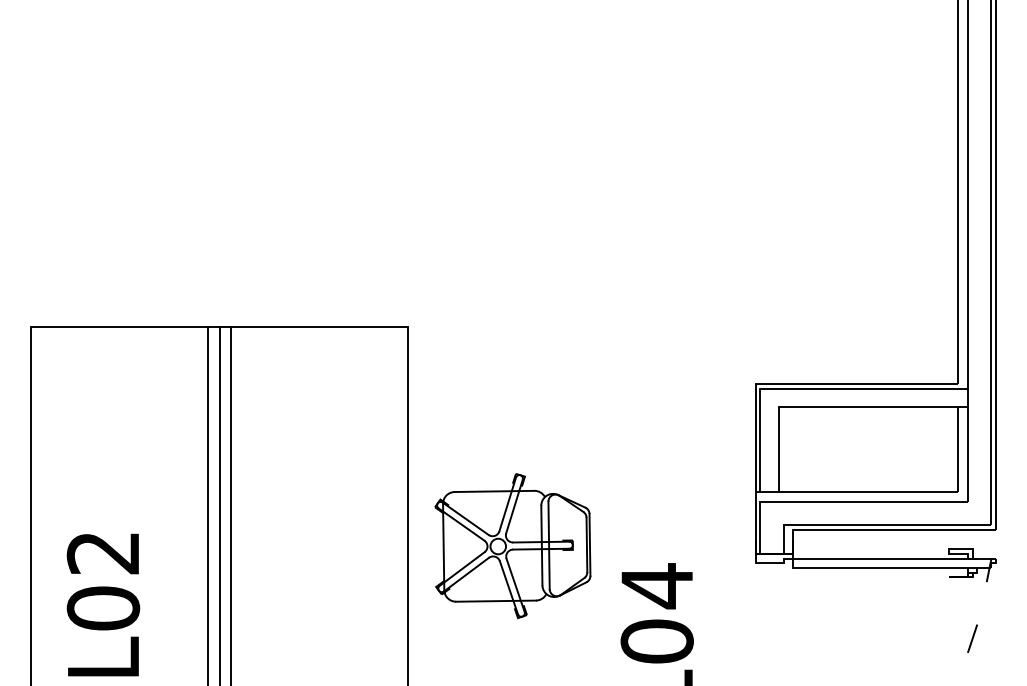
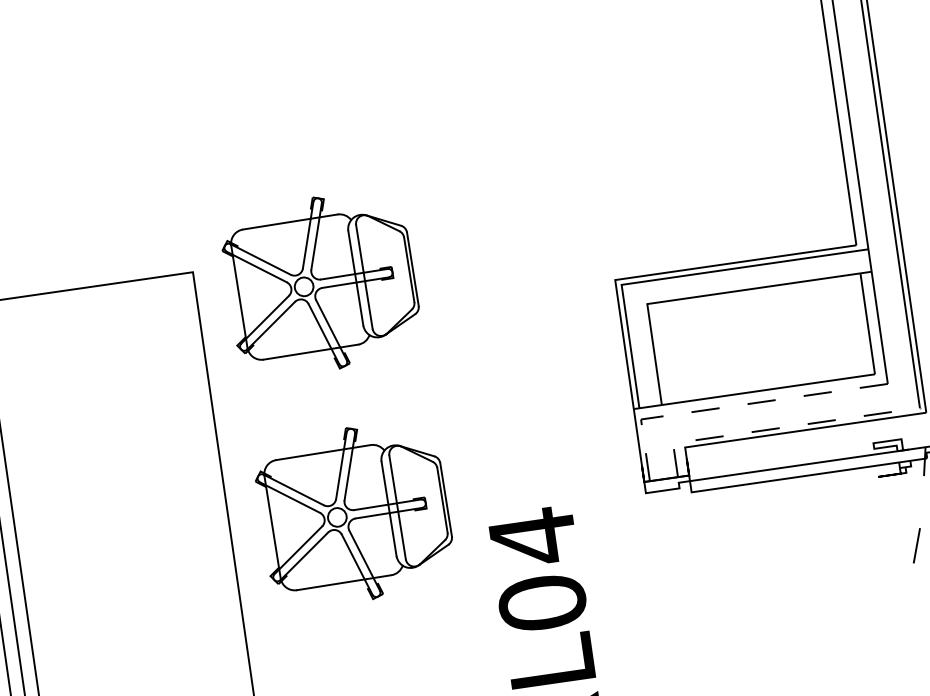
part: (512, 352) -> (321, 284), added
line: (838, 501) -> (734, 405), solid -> dashed
line: (872, 525) -> (778, 428), solid -> dashed

